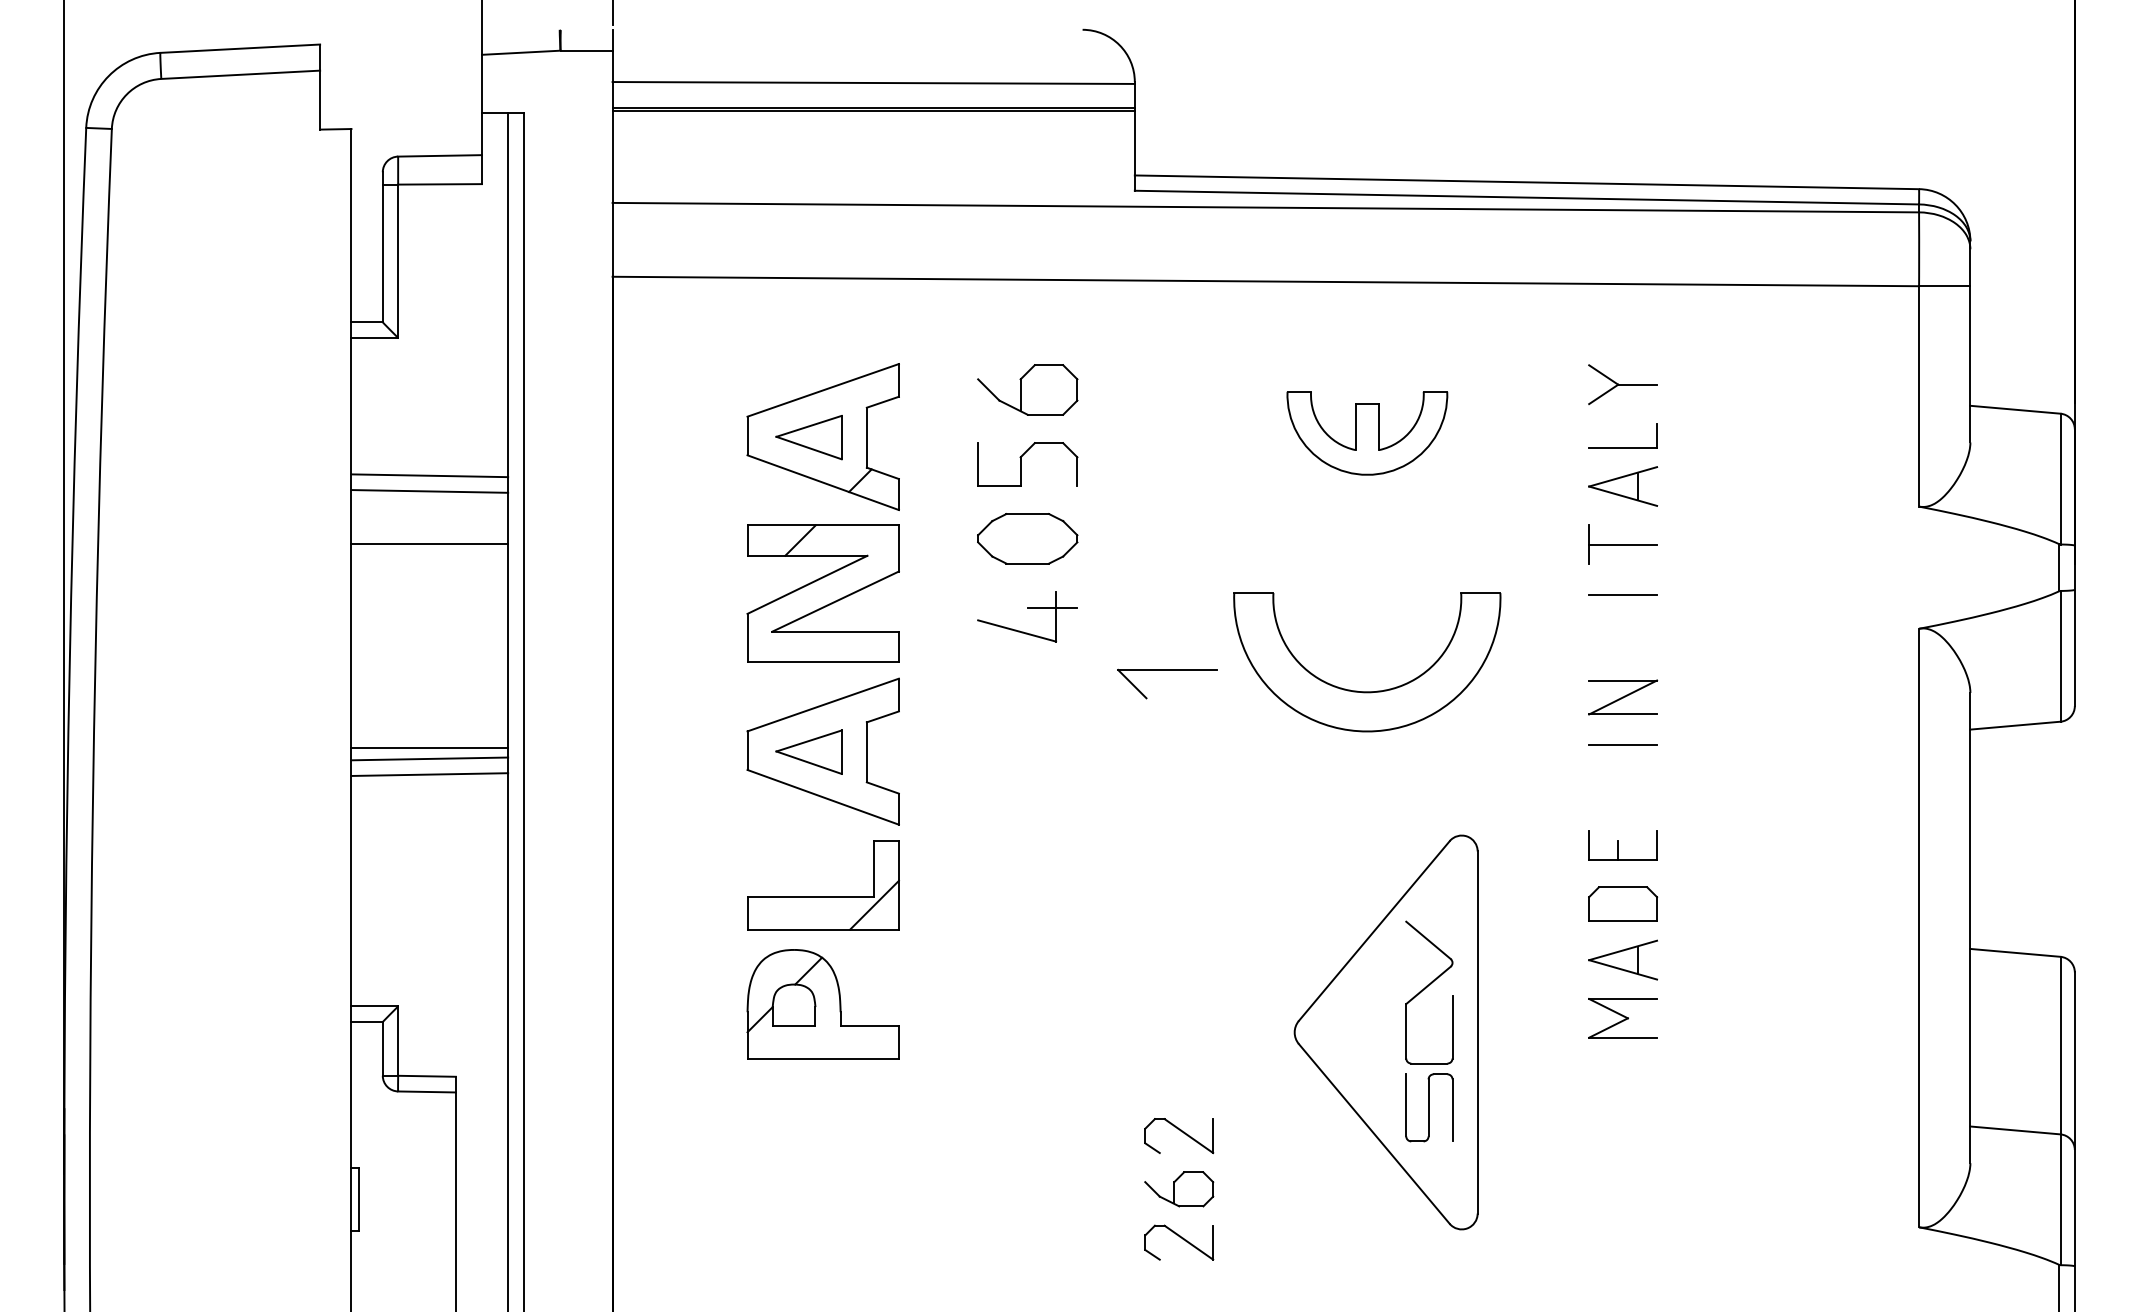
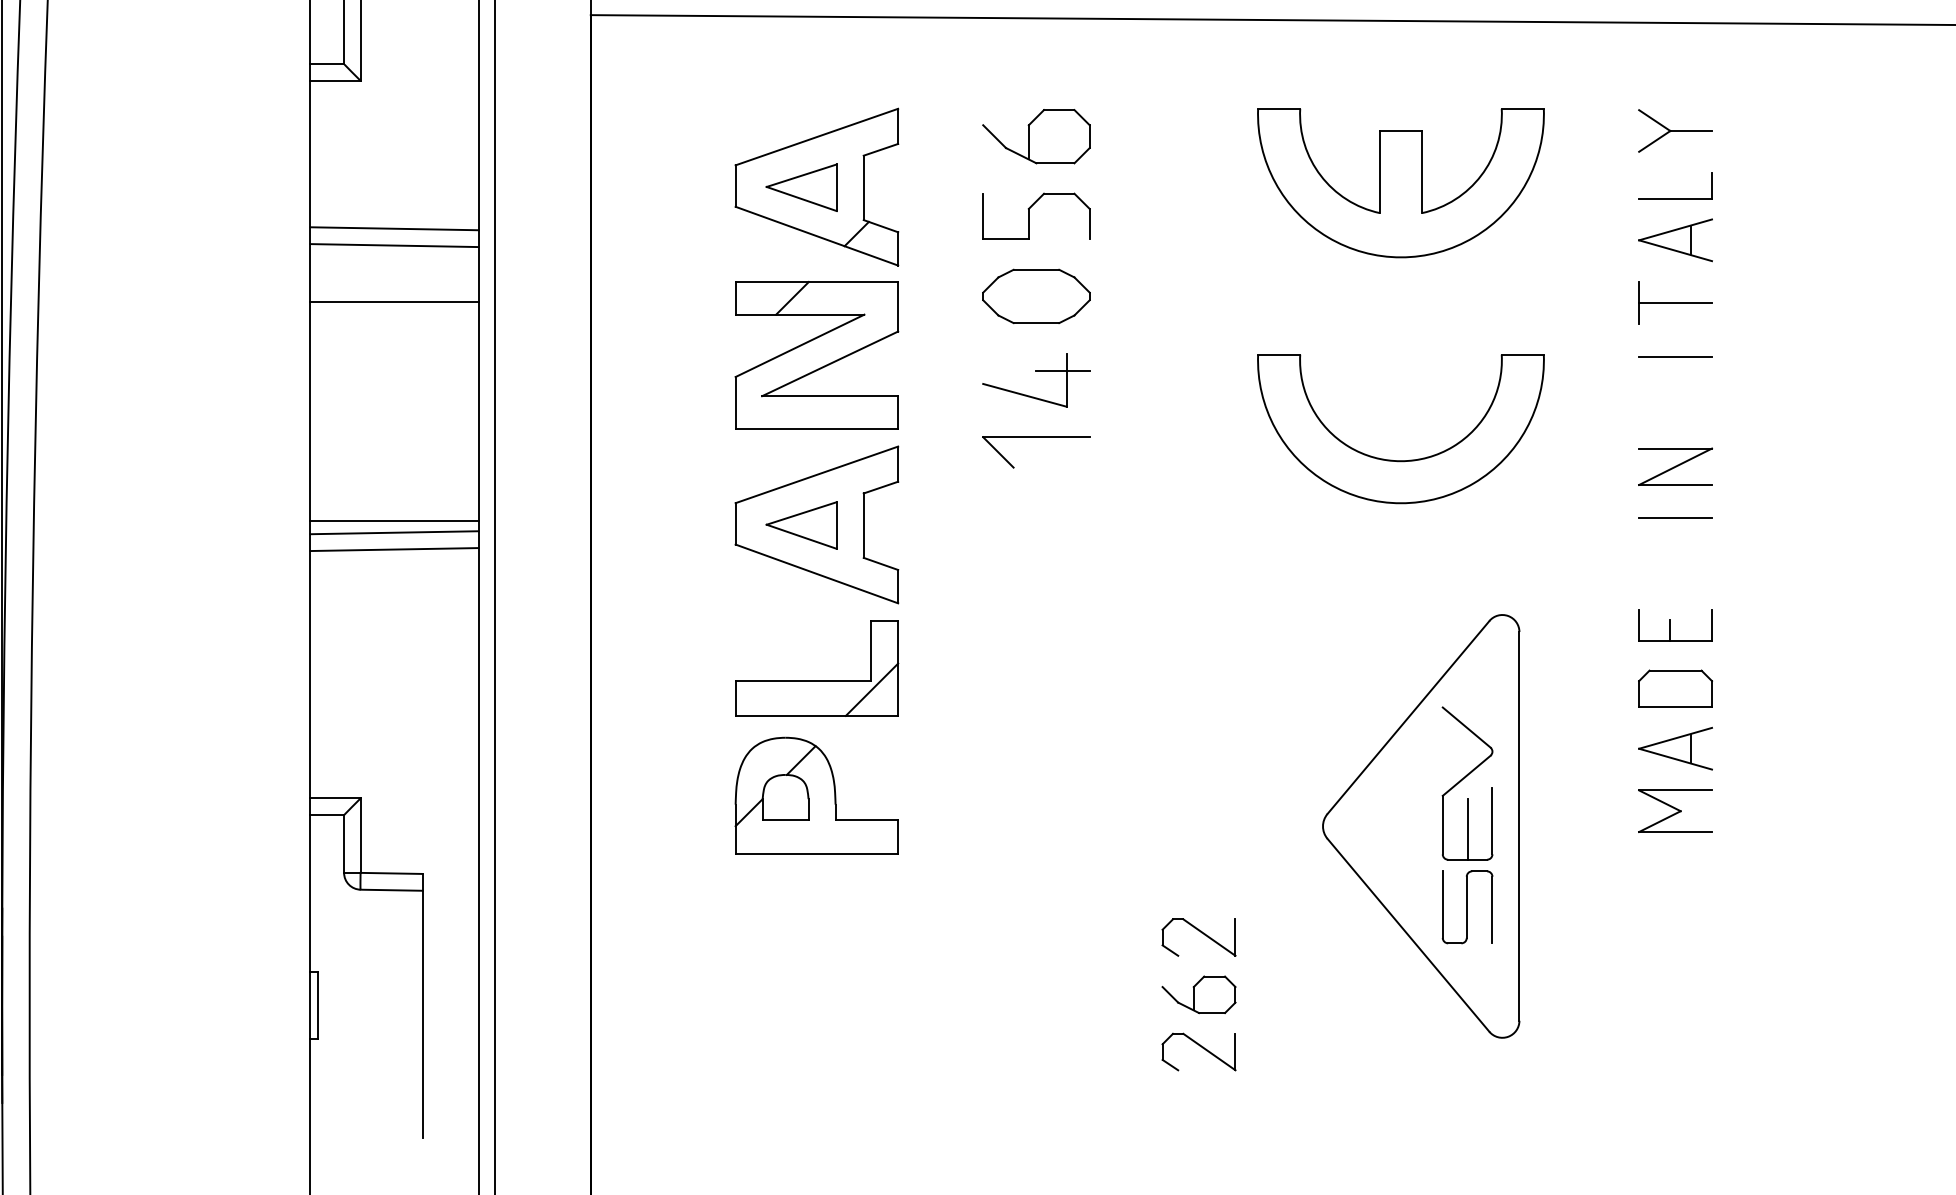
part: (1367, 433) -> (1401, 183), size x1.67
part: (1167, 670) -> (1036, 437), moved
line: (1429, 1034) -> (1467, 828), added

